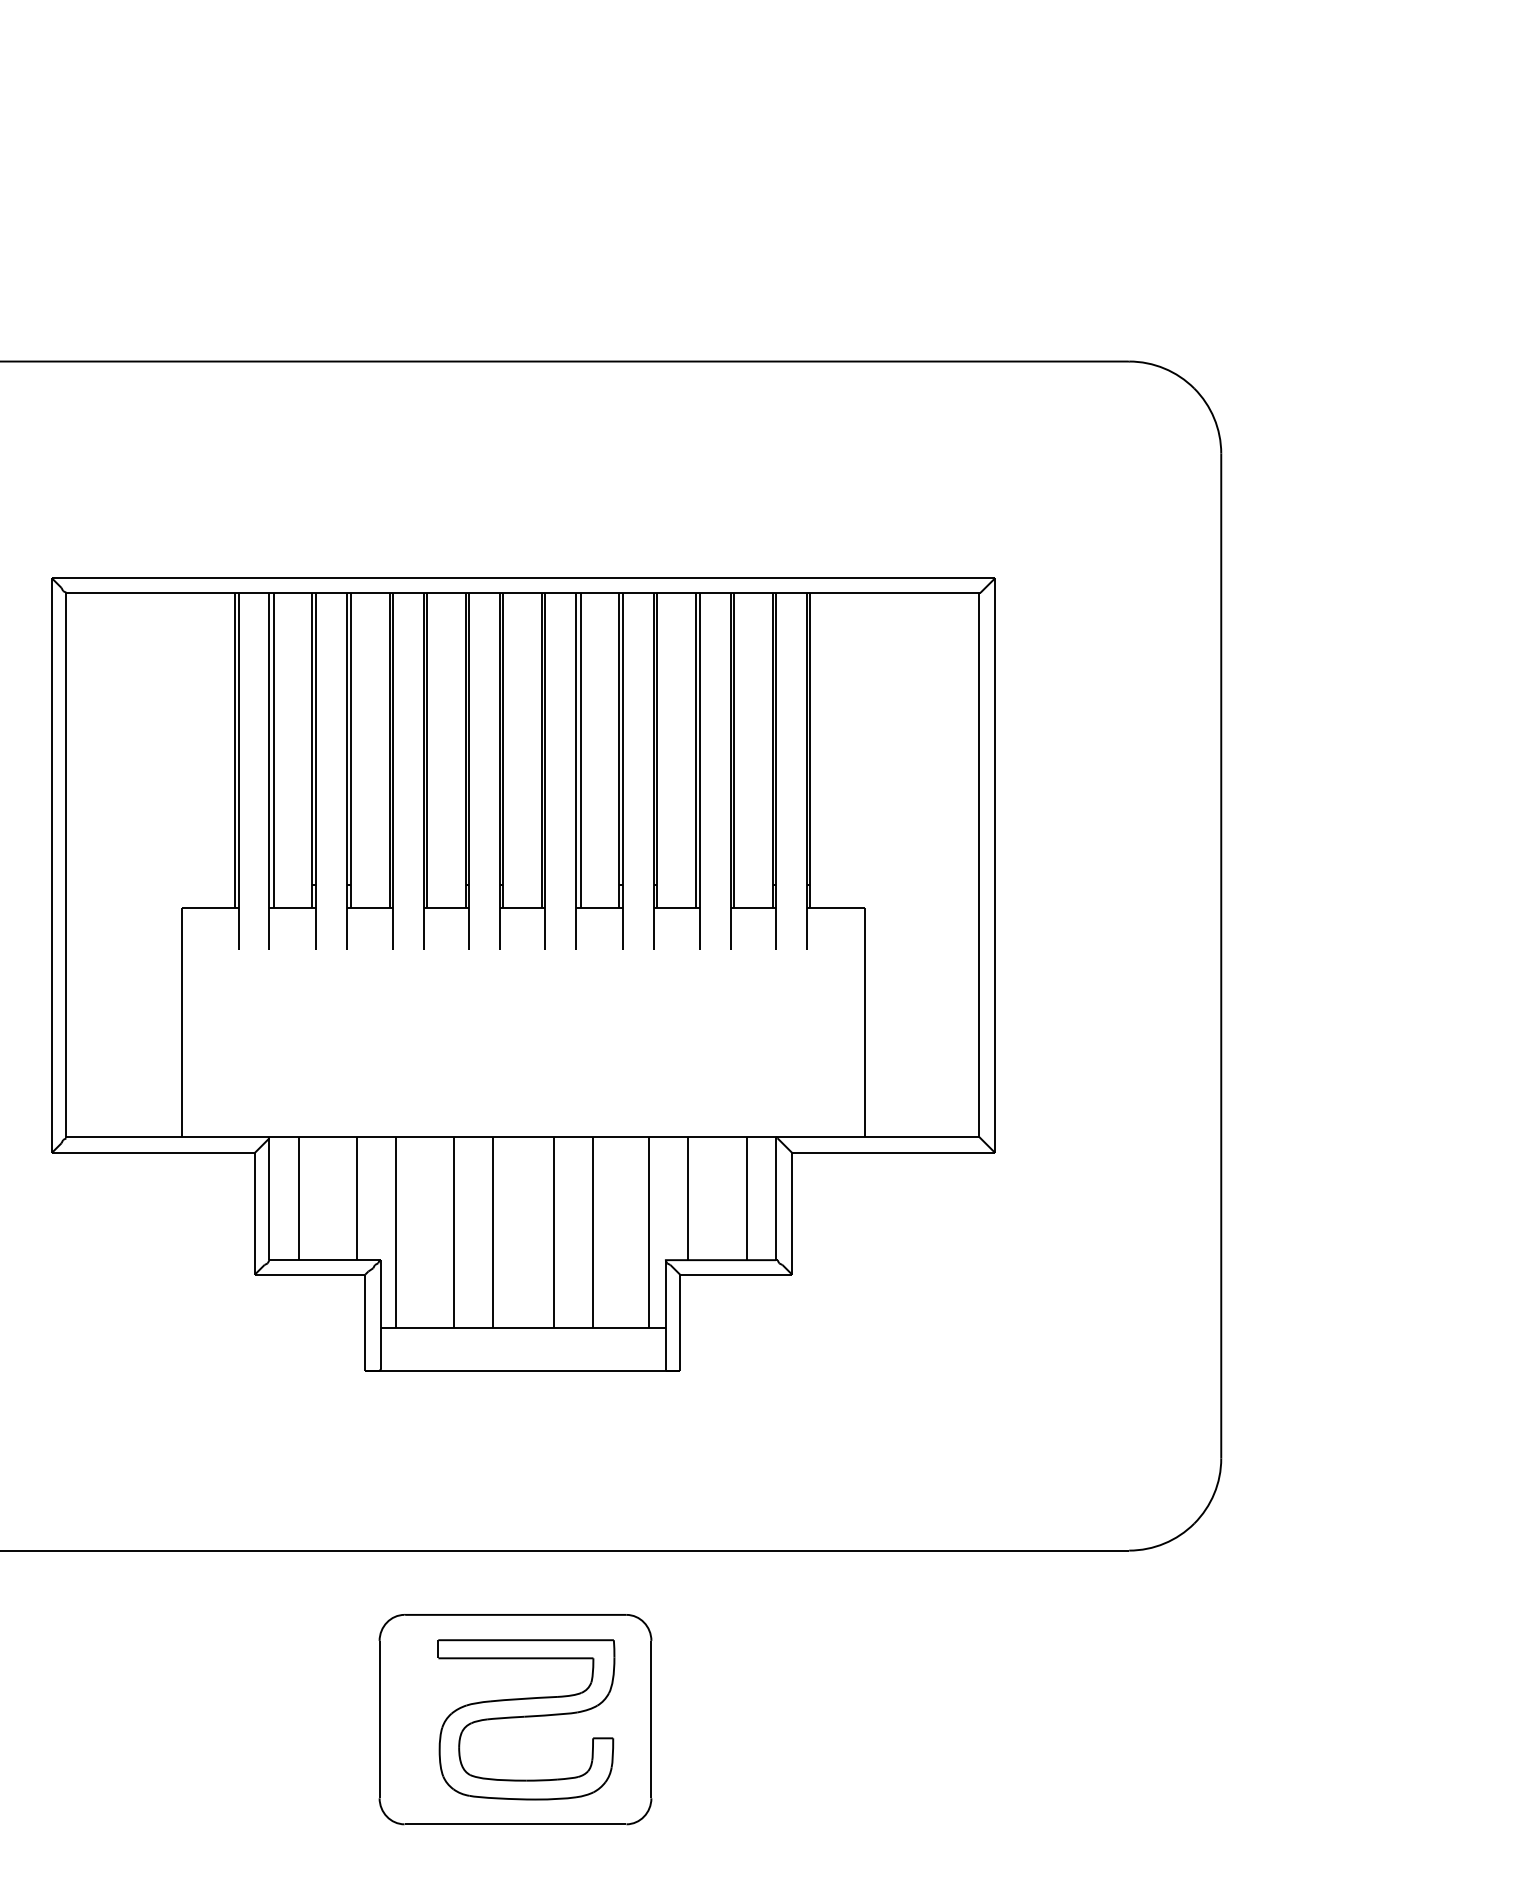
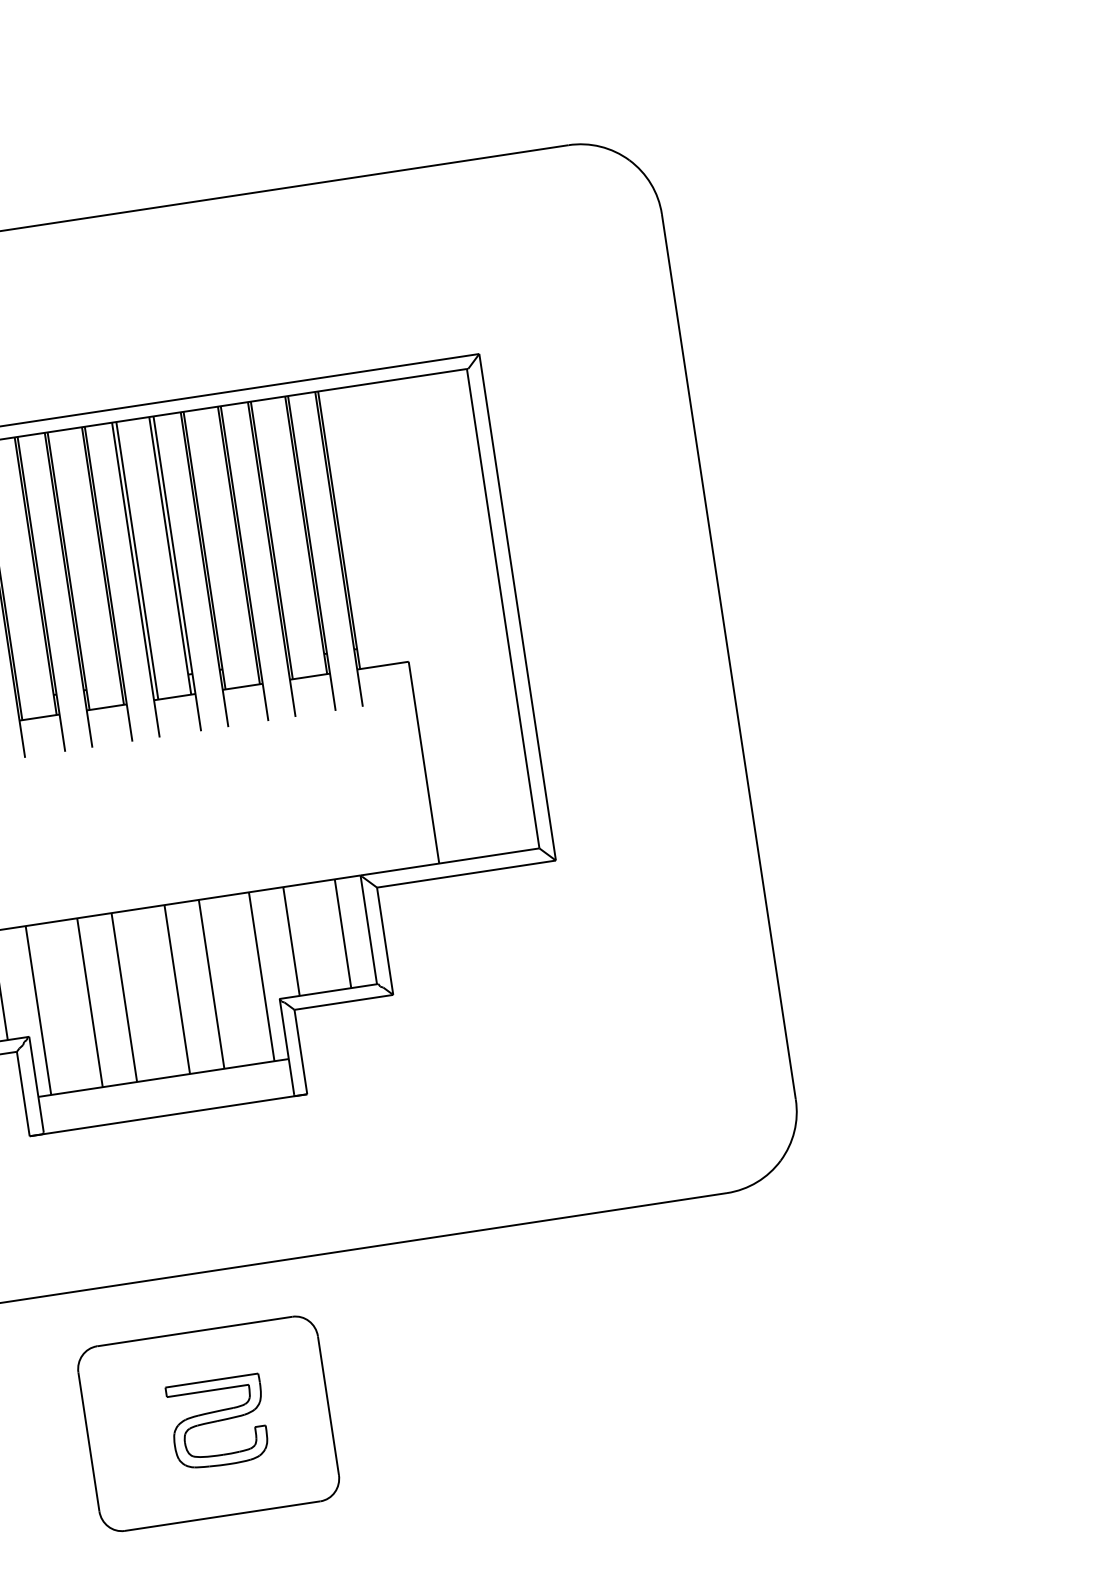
part: (526, 1719) -> (218, 1422), size x0.6

